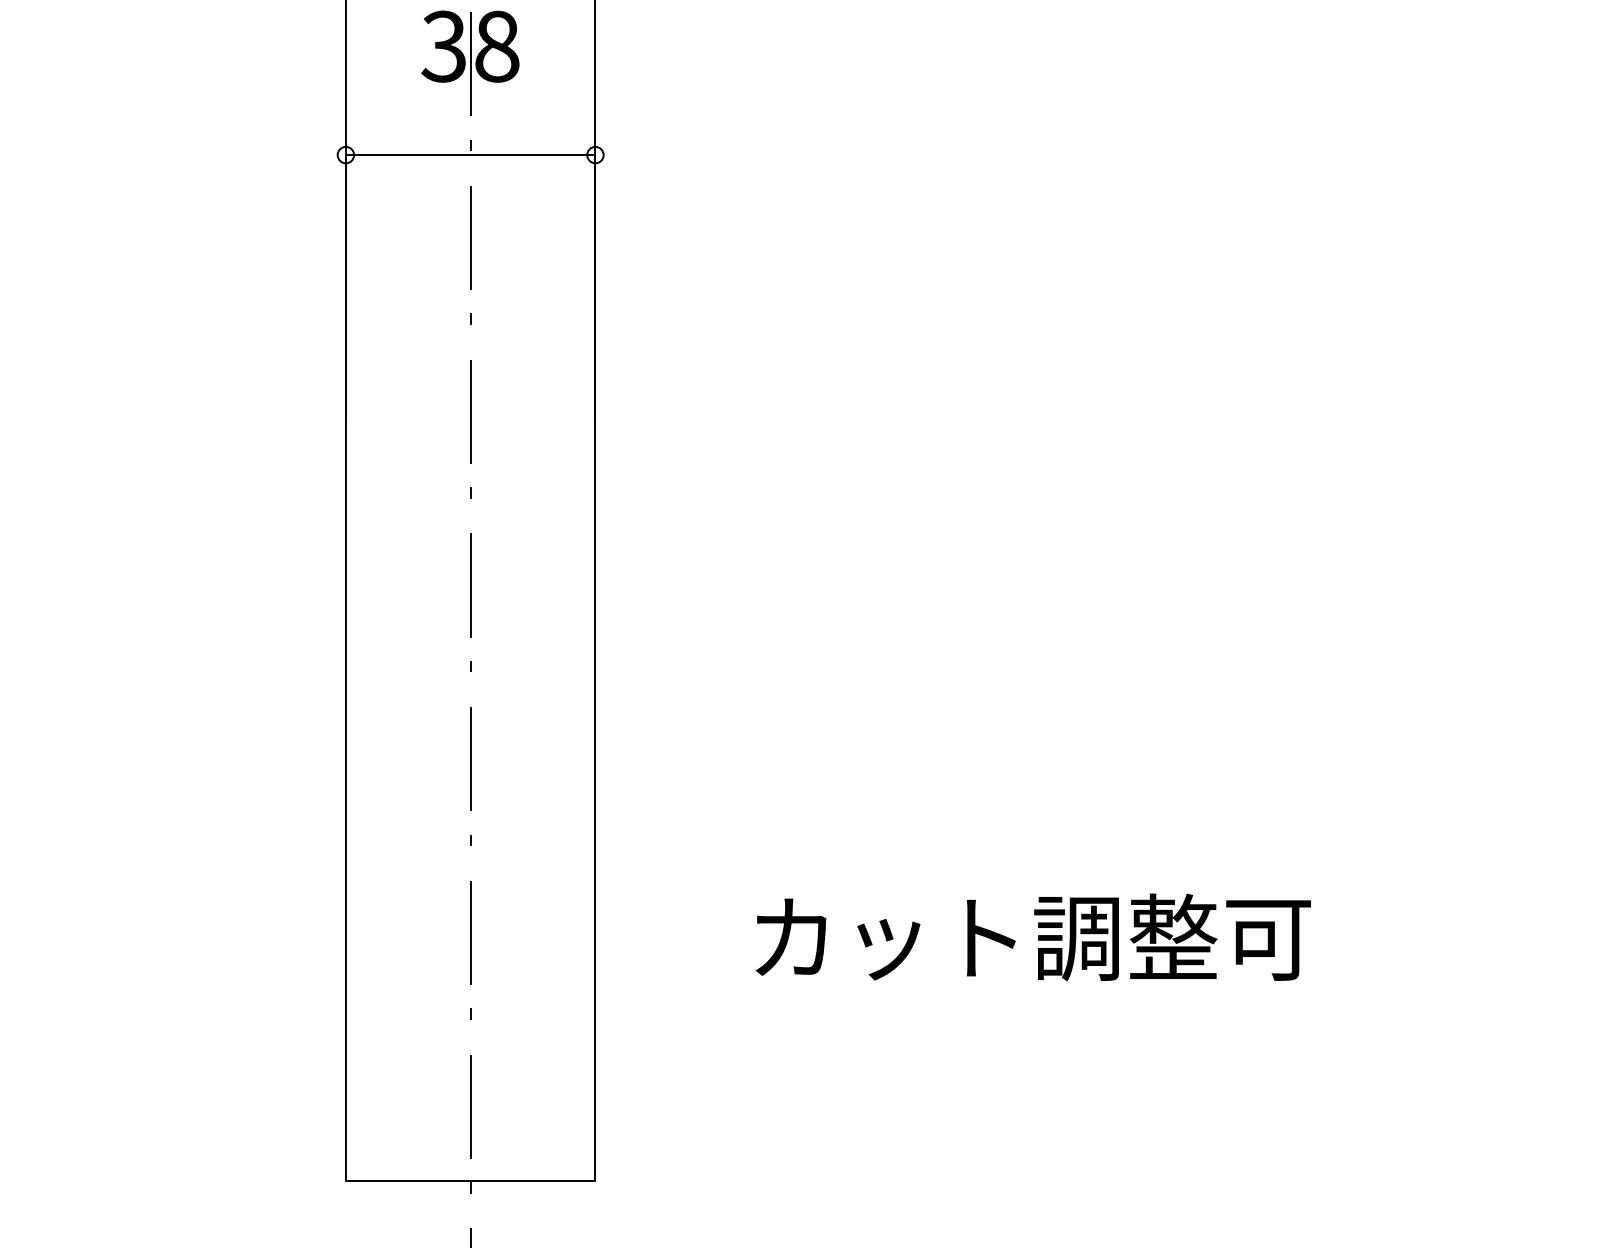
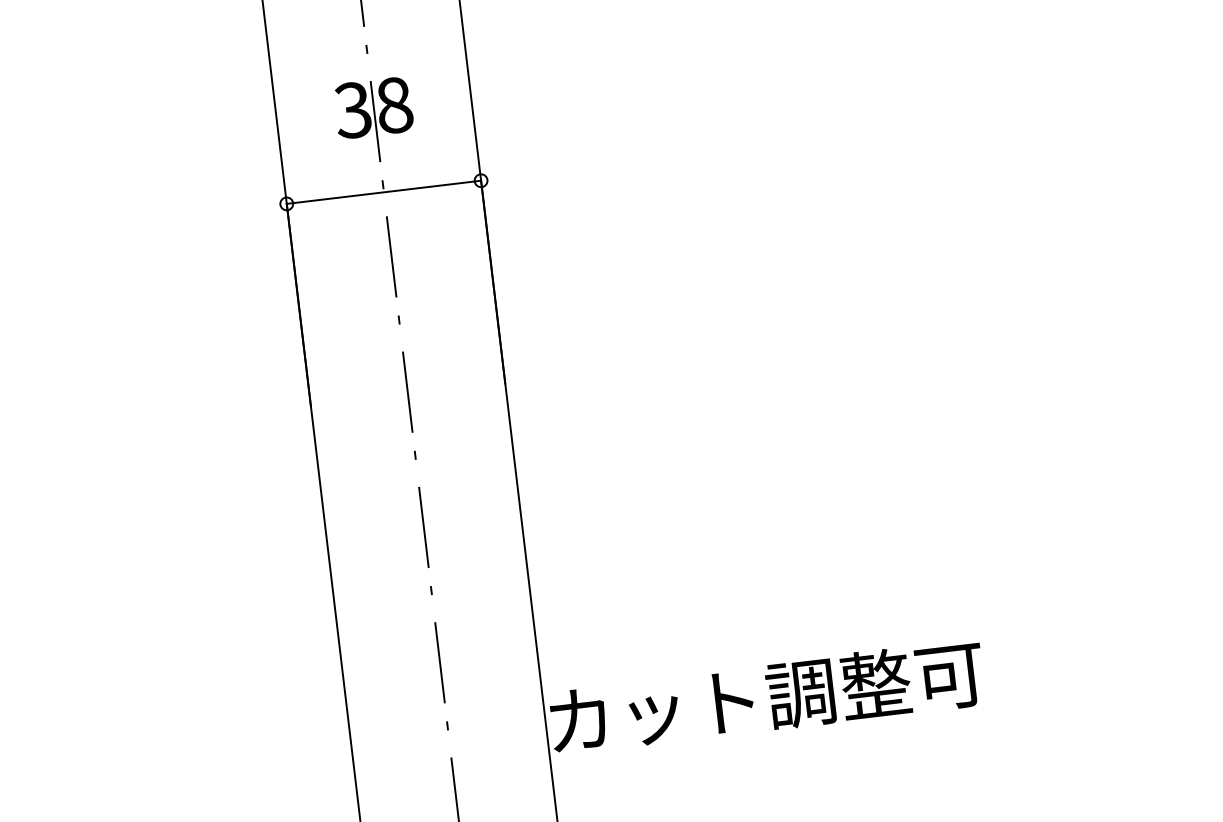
text: (1032, 937) -> (766, 697), moved

